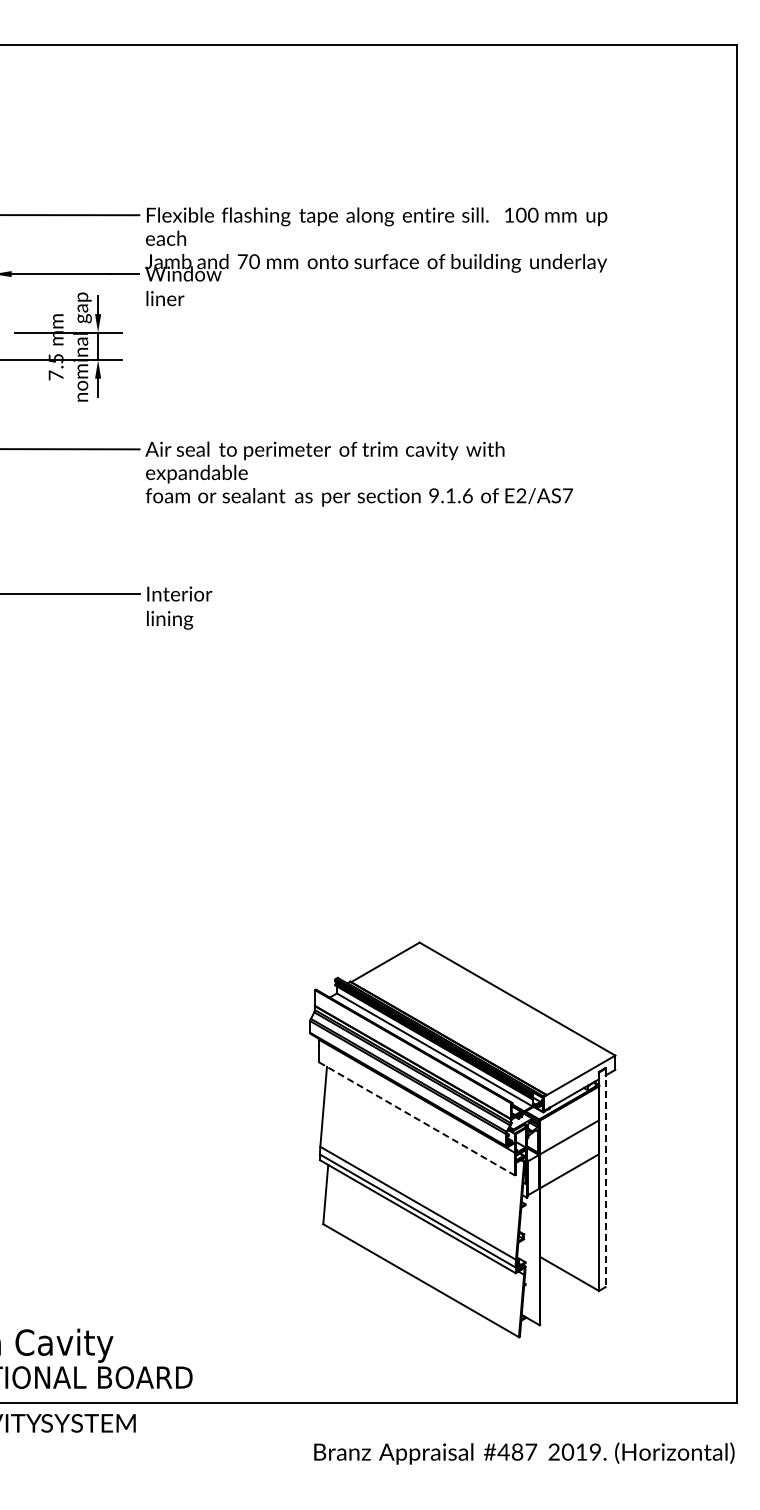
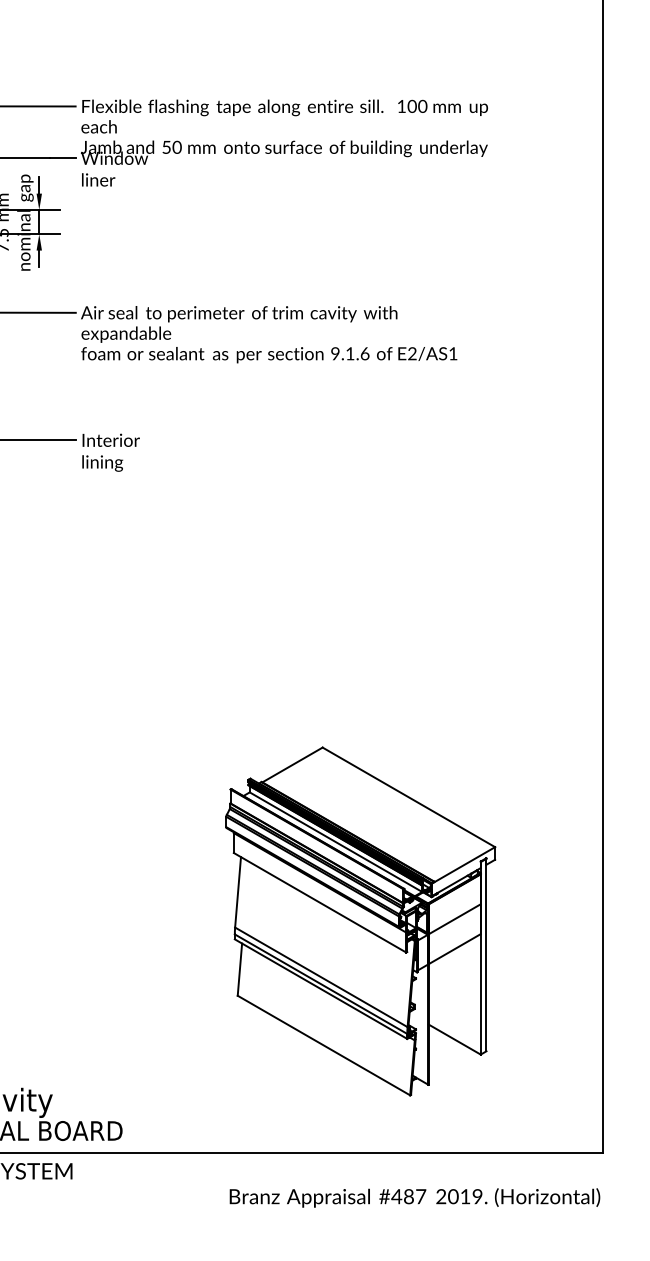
text: (242, 261) -> (166, 147), 70 -> 50
text: (567, 495) -> (452, 353), E2/AS7 -> E2/AS1
line: (416, 1118) -> (319, 902), dashed -> solid
line: (605, 1178) -> (486, 955), dashed -> solid

